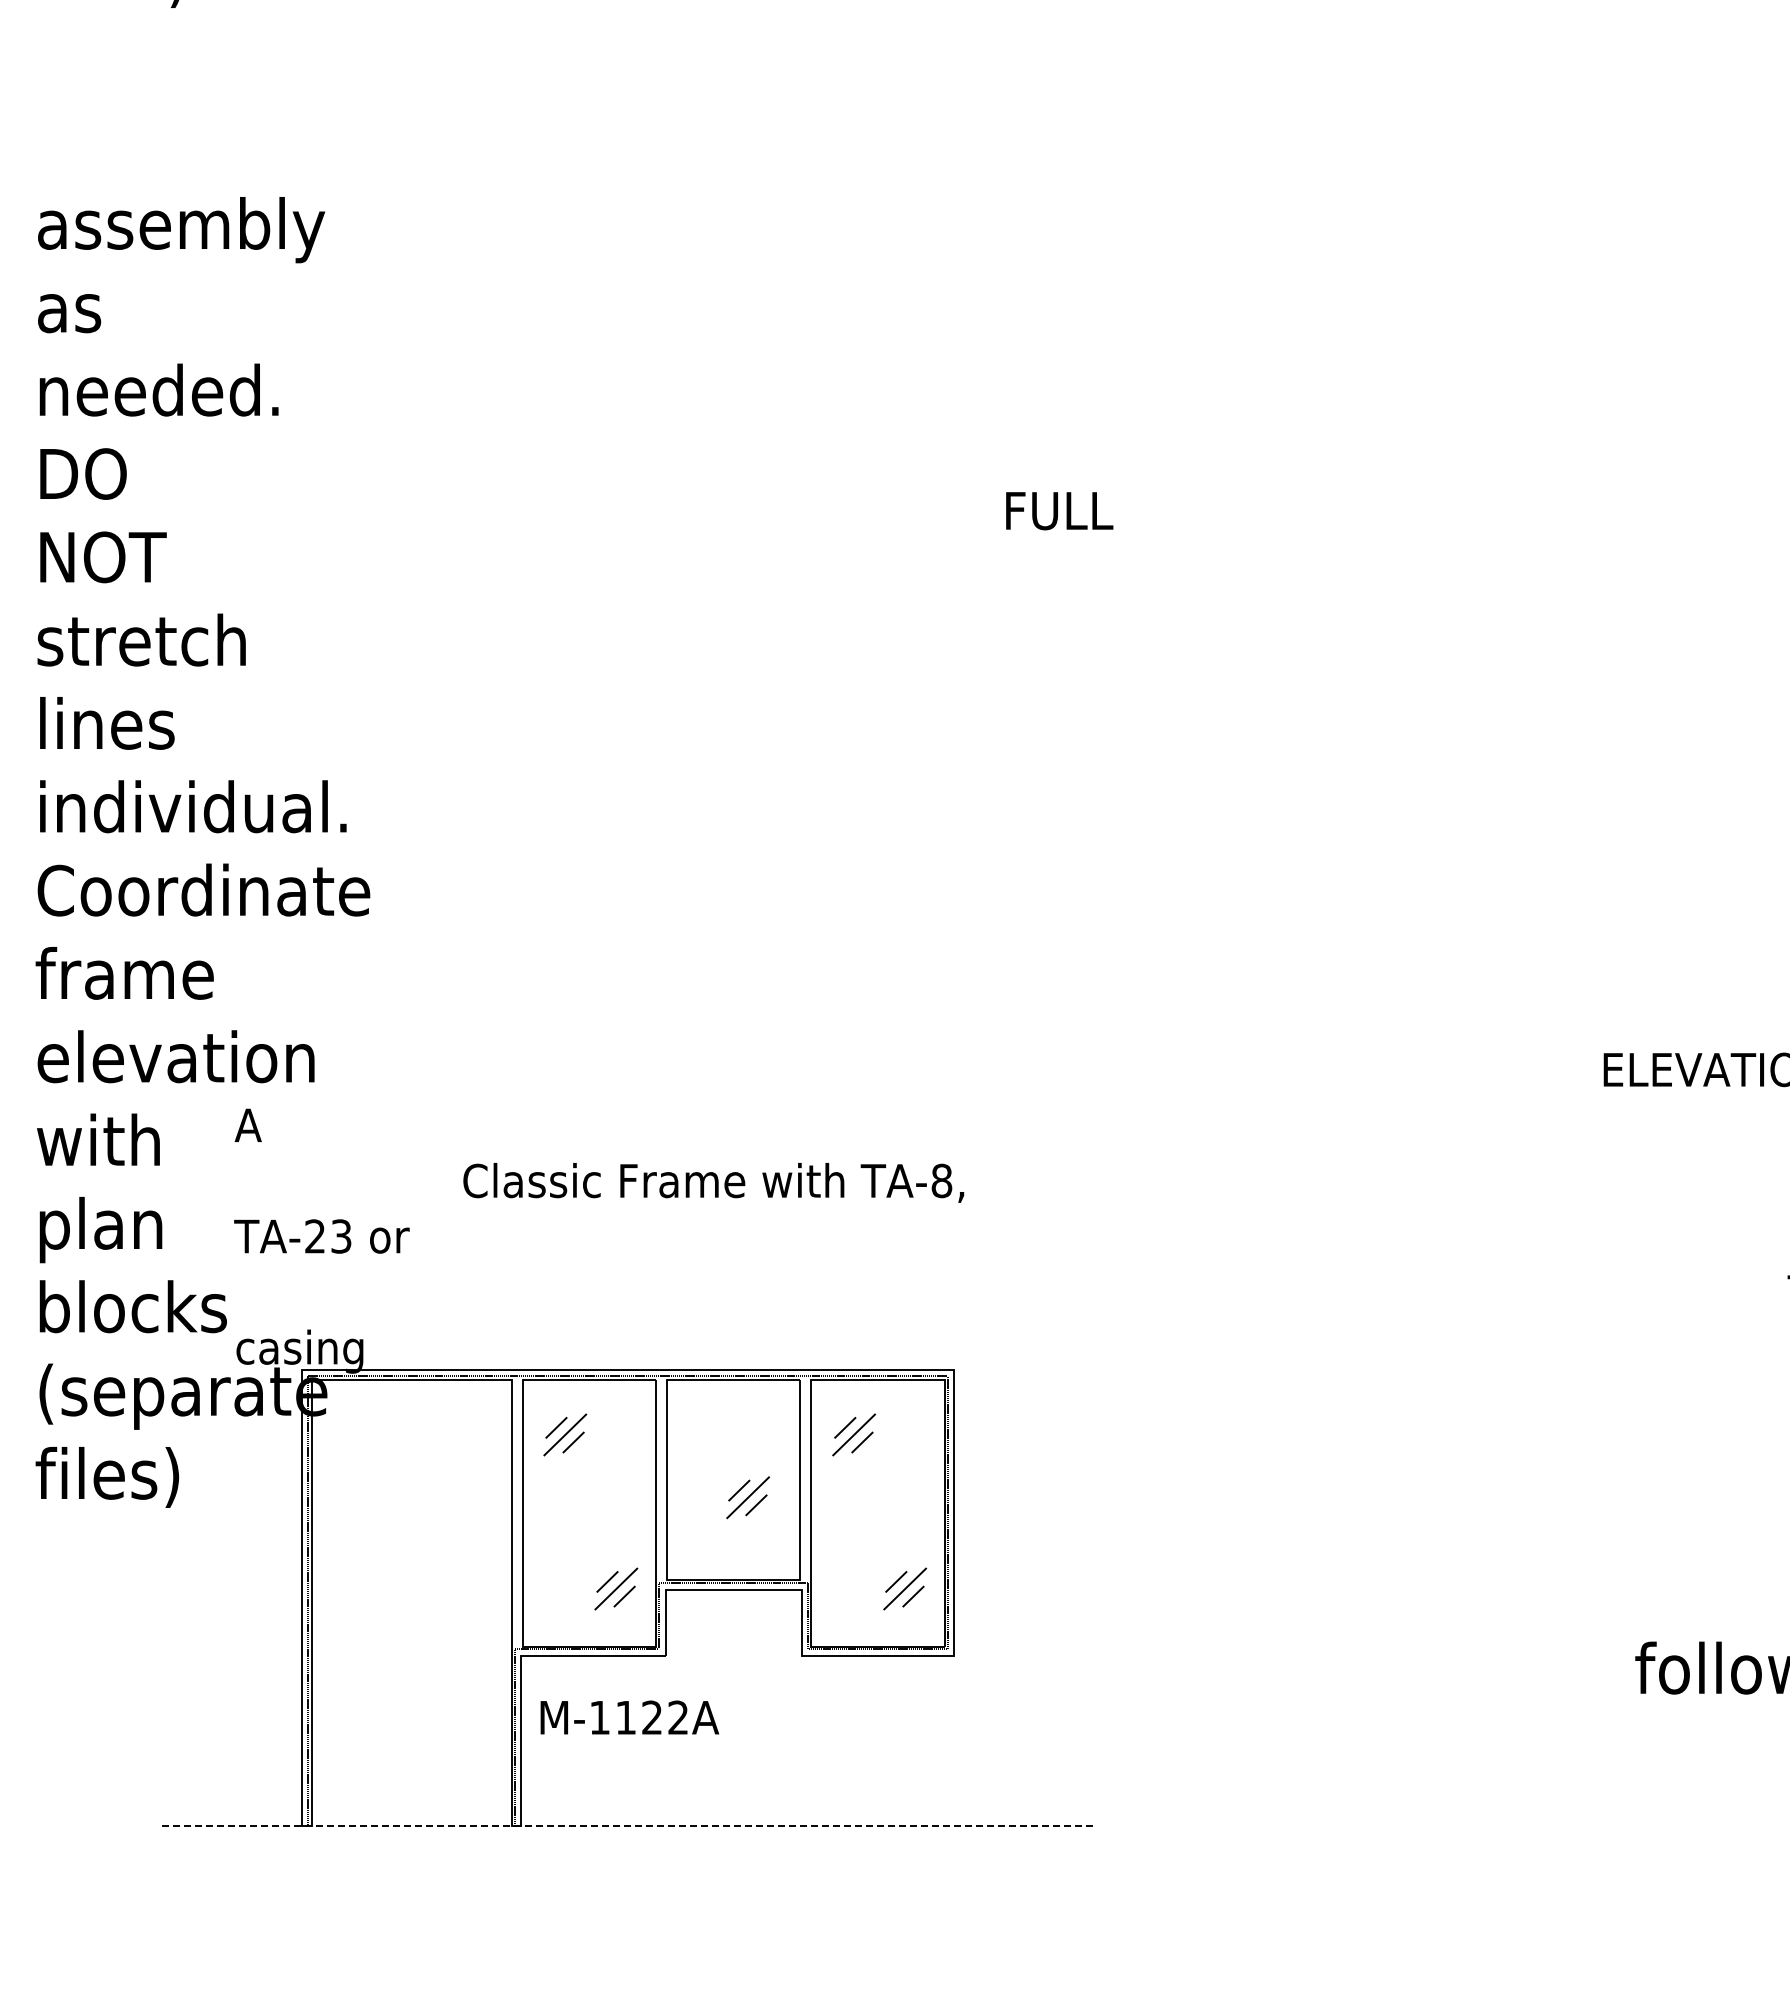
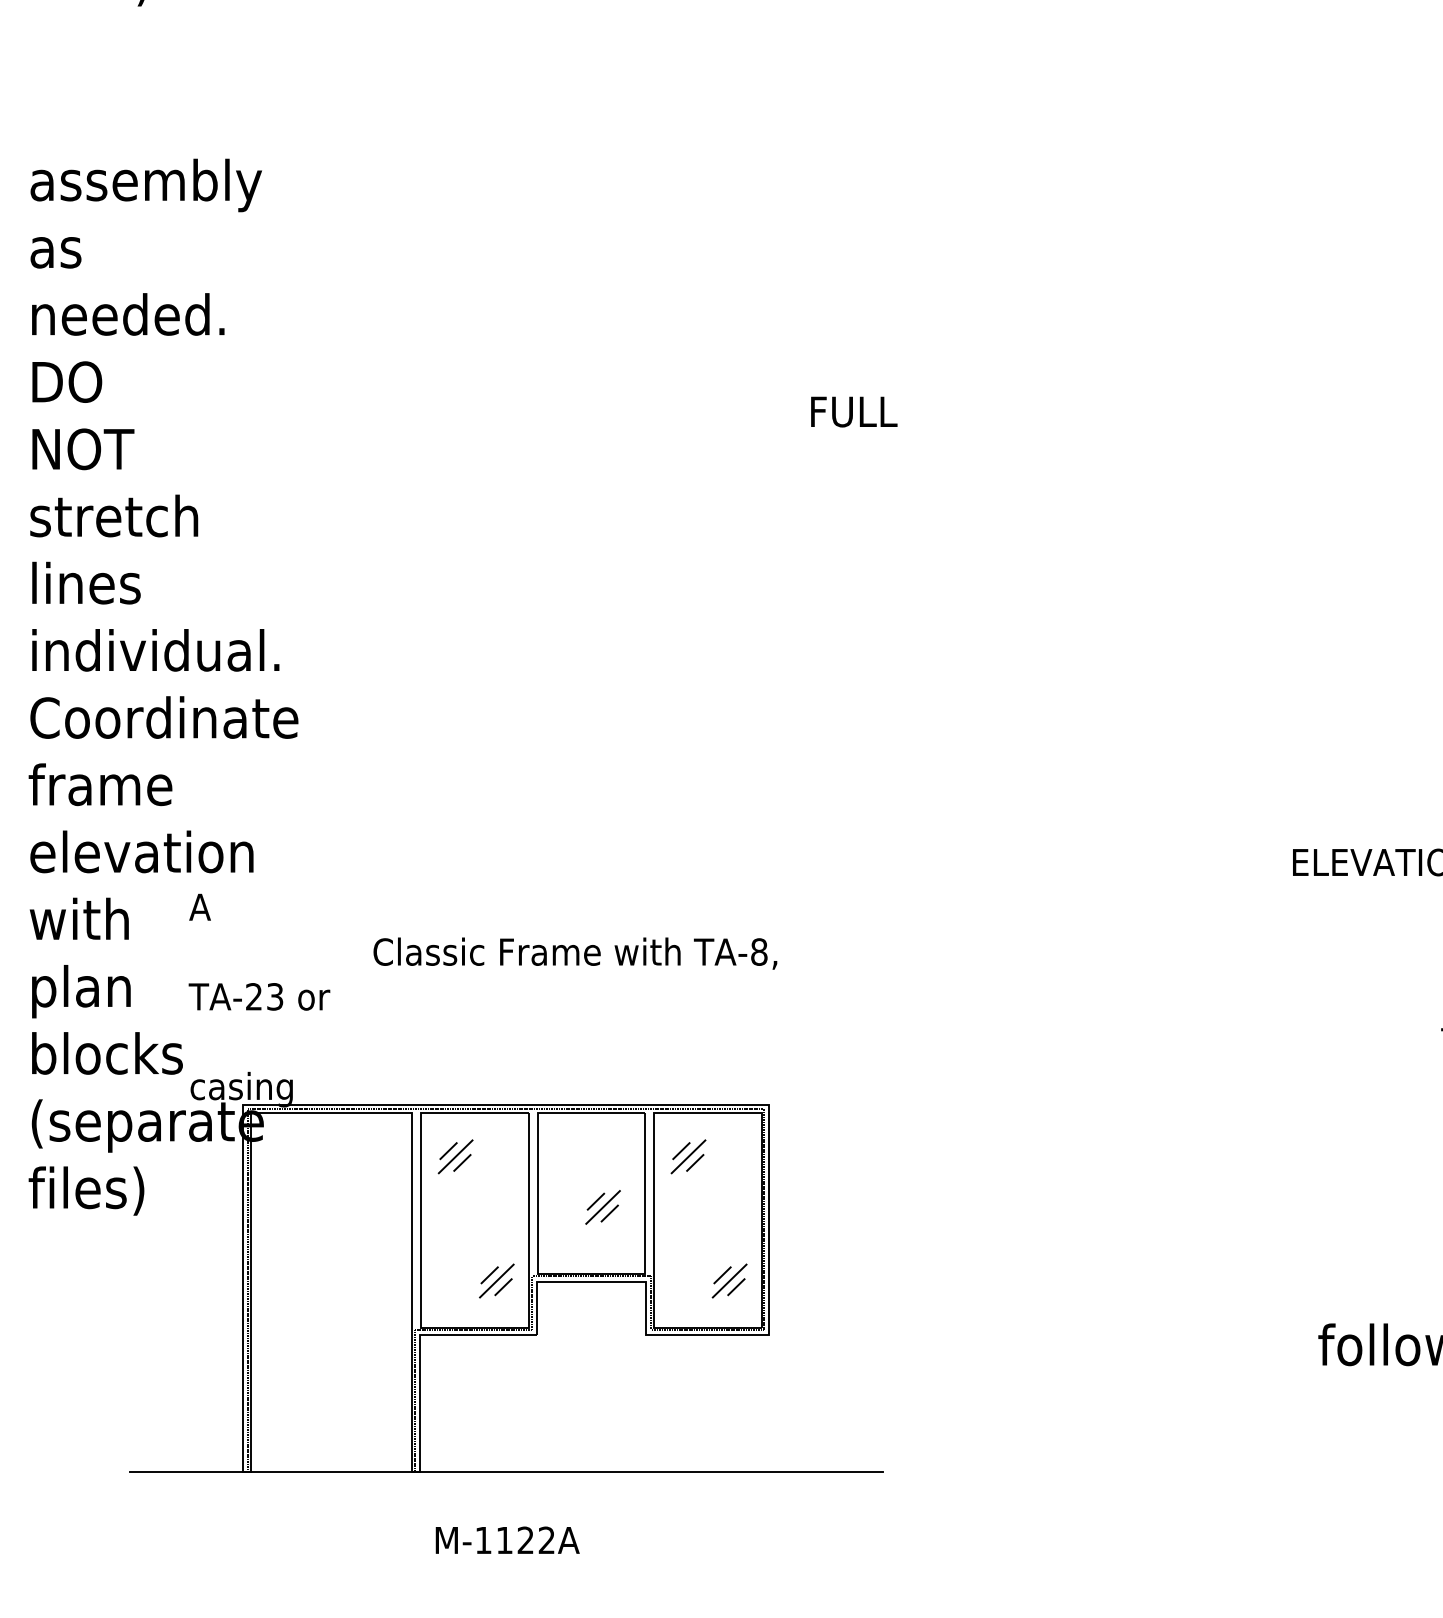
text: (629, 1717) -> (507, 1540), moved
line: (628, 1825) -> (506, 1471), dashed -> solid

